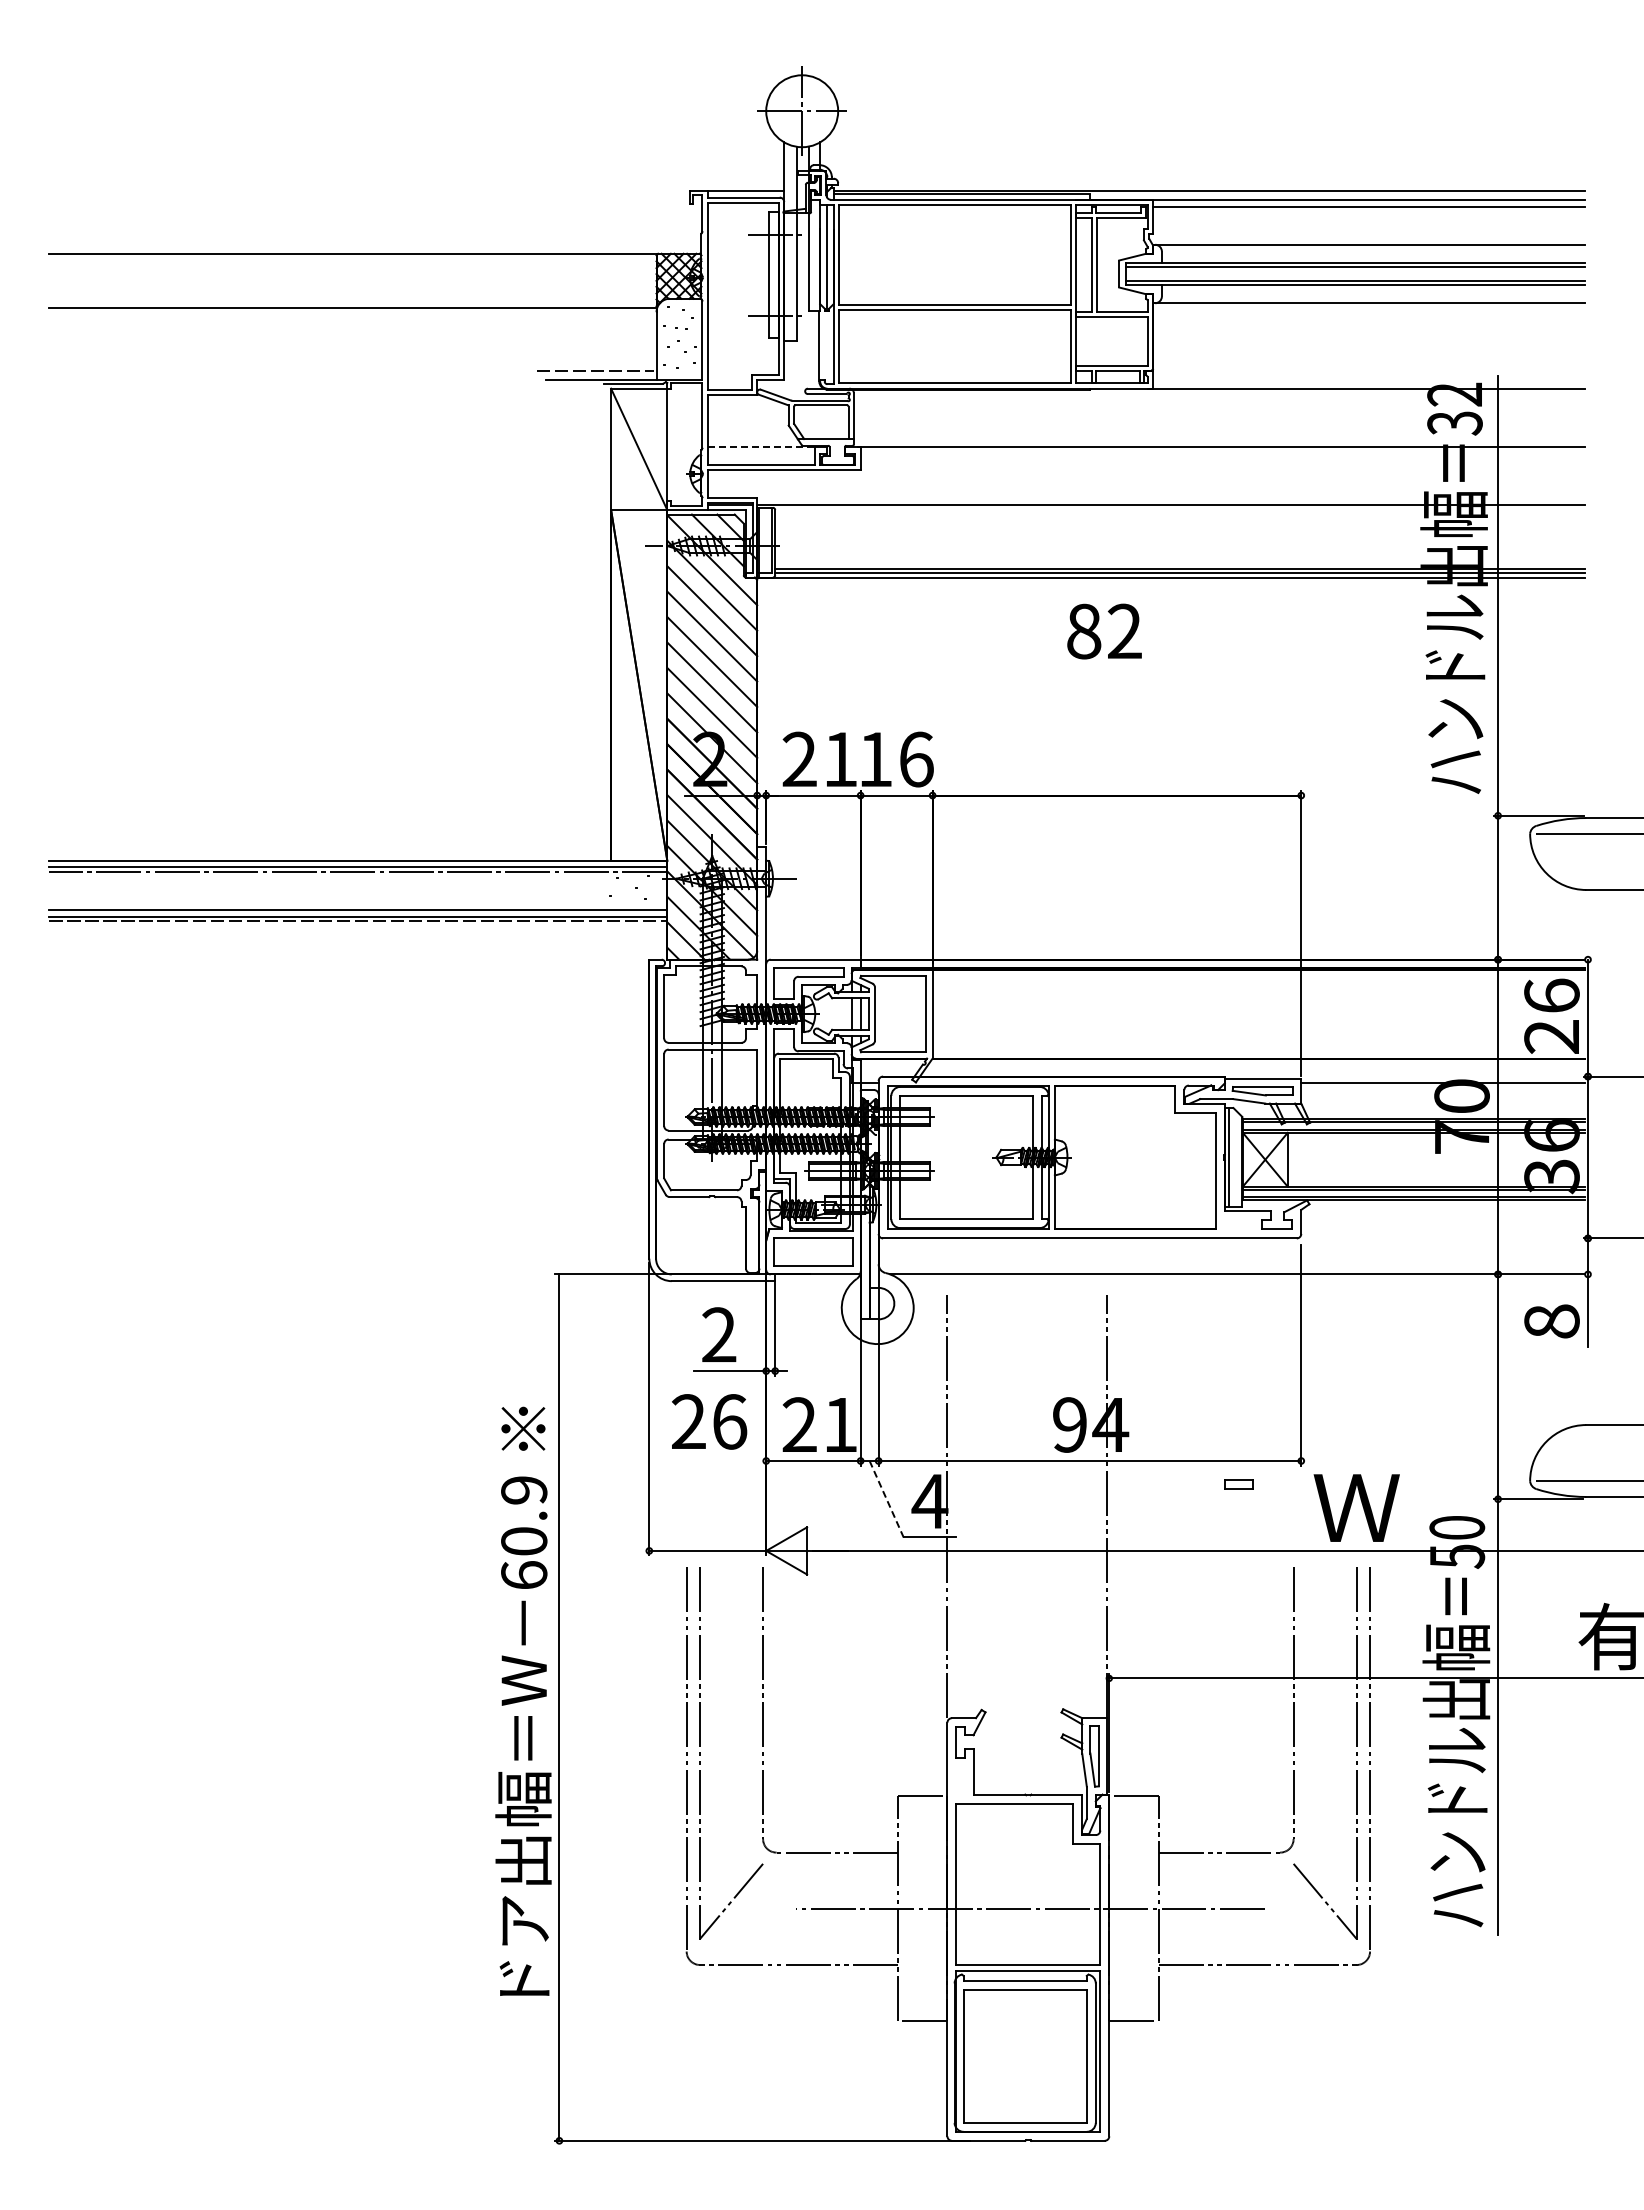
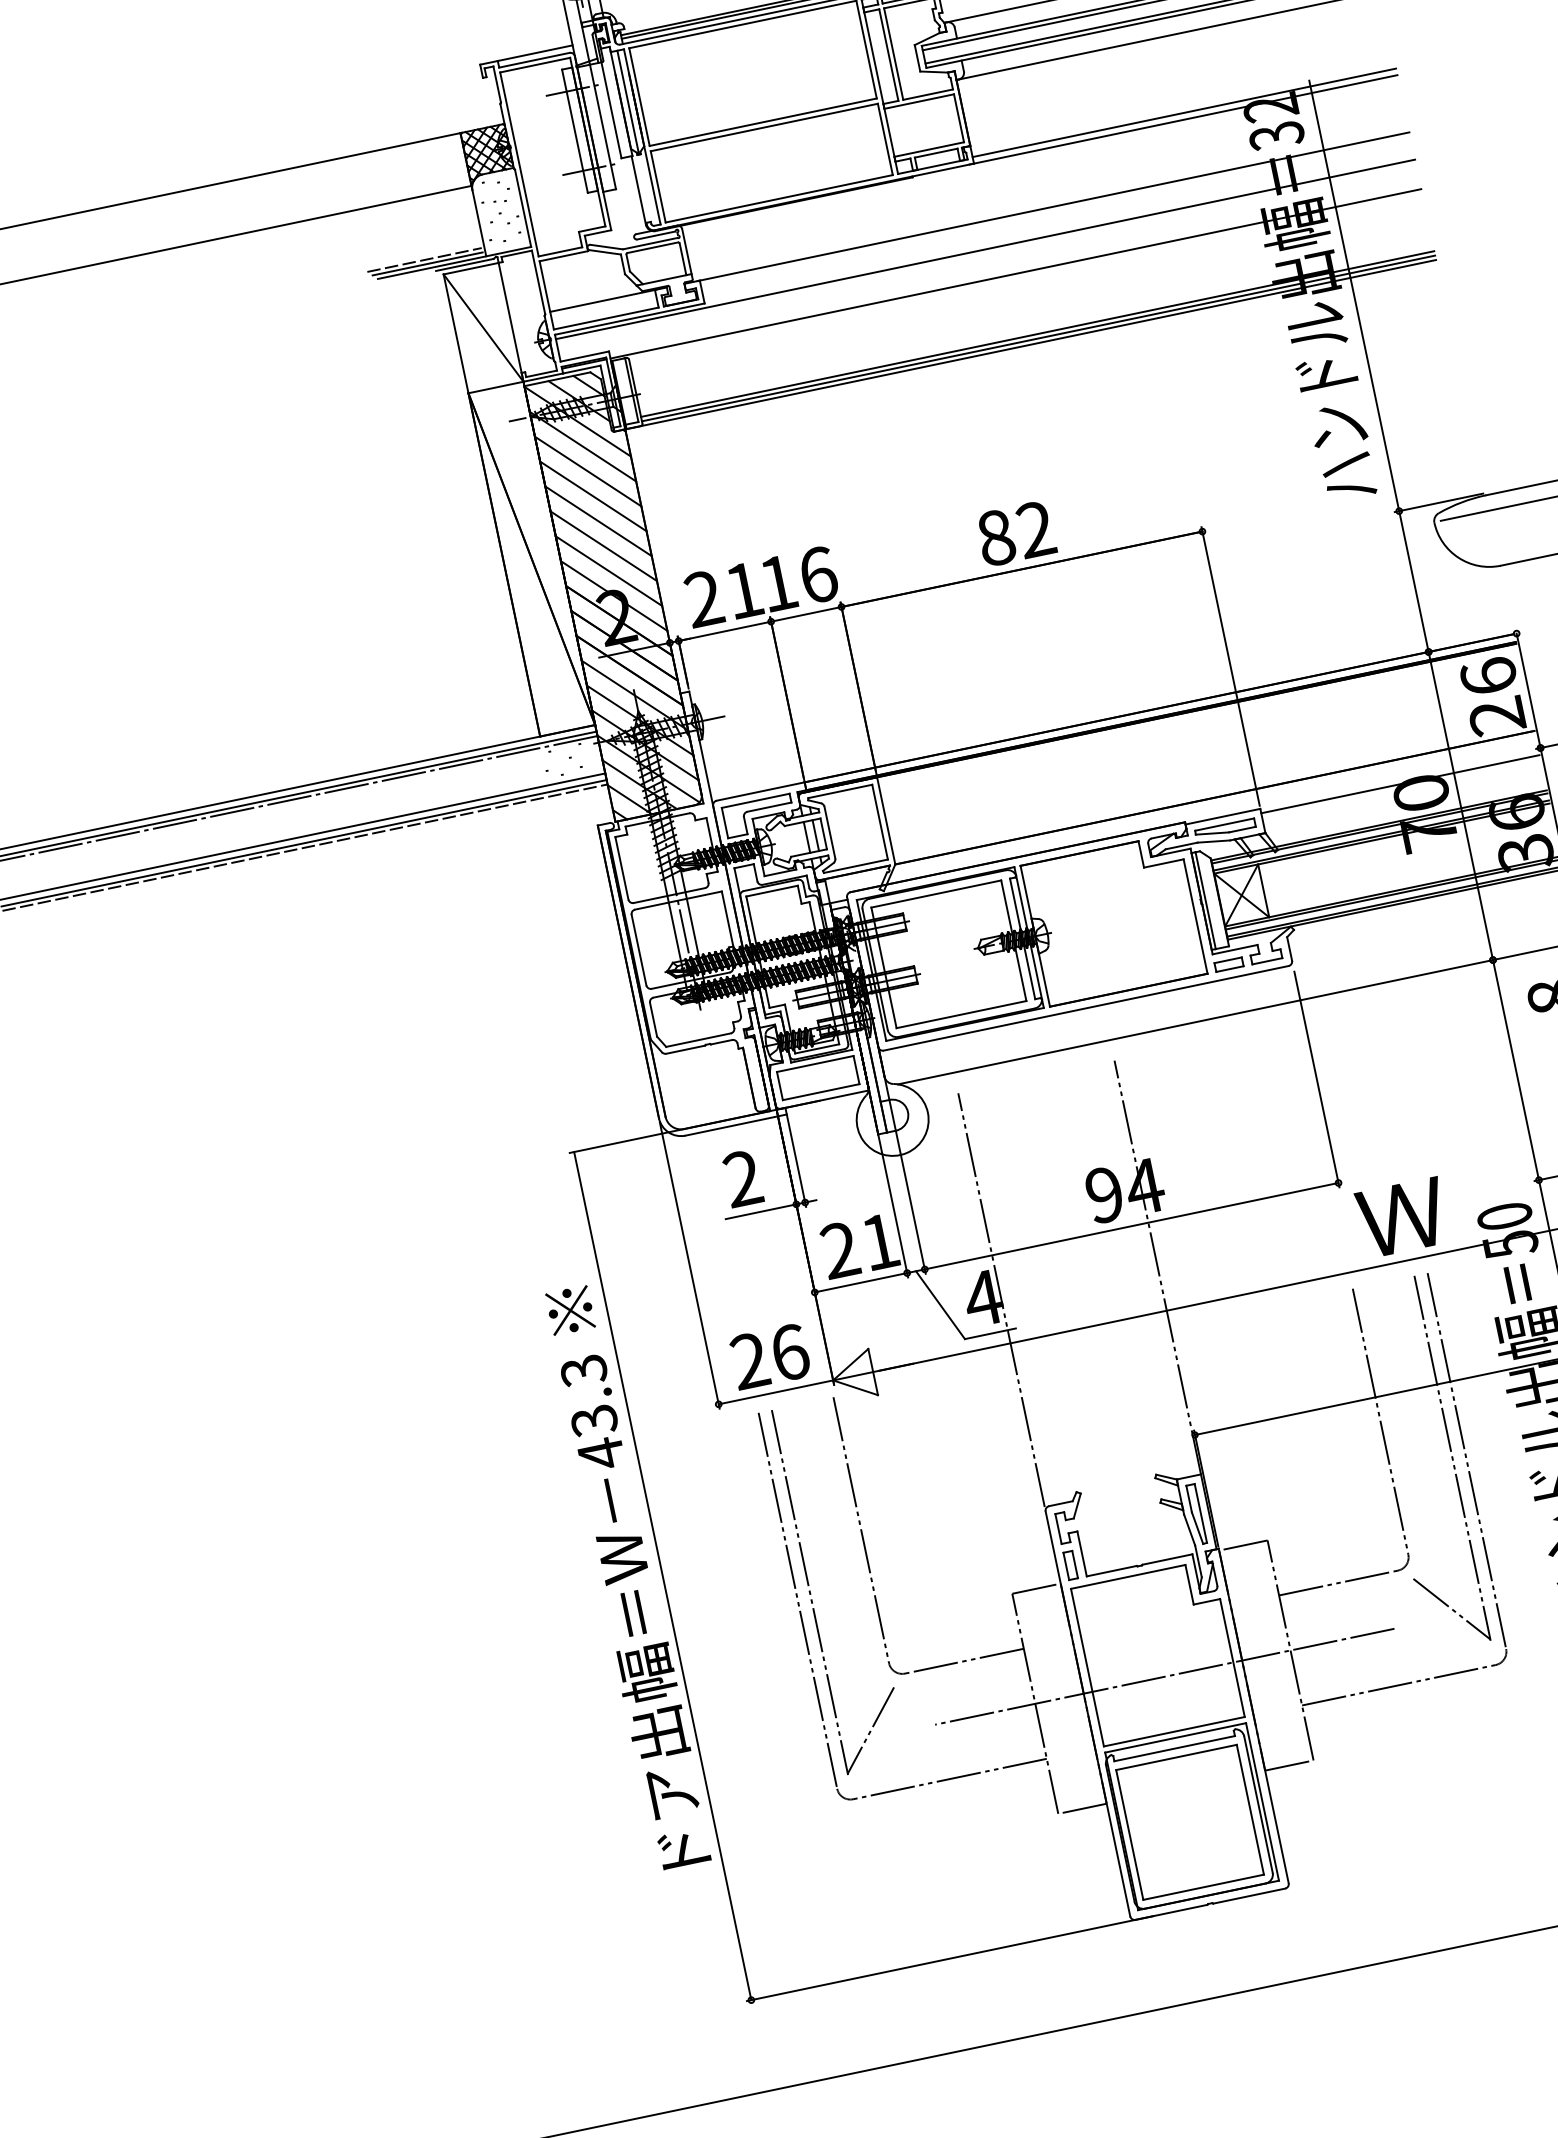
line: (597, 375) -> (427, 264), added
line: (1368, 381) -> (1183, 112), added
line: (762, 447) -> (603, 301), dashed -> solid
line: (1146, 474) -> (985, 248), added
text: (1104, 631) -> (1016, 533), moved
text: (709, 1421) -> (770, 1356), moved
part: (1238, 1484) -> (1228, 964), moved
line: (886, 1499) -> (940, 1305), dashed -> solid
text: (524, 1533) -> (592, 1412), 60.9 -> 43.3
part: (960, 1780) -> (1070, 1565), added

